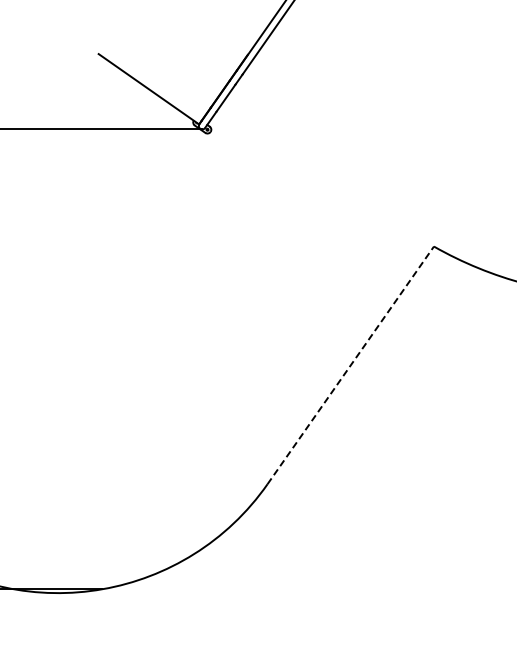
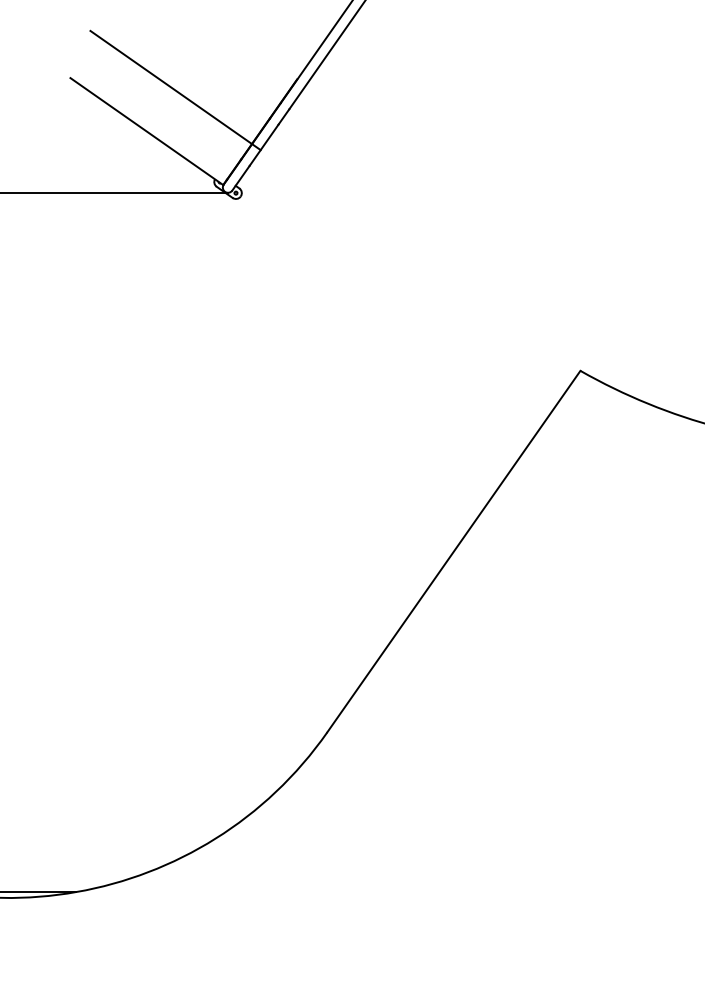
line: (167, 62) -> (175, 90), added
line: (351, 364) -> (455, 550), dashed -> solid

